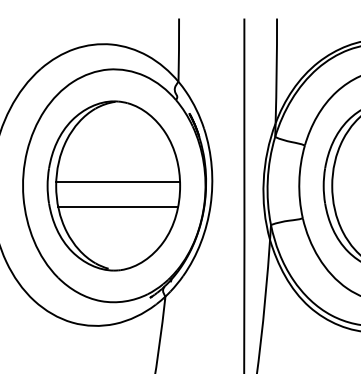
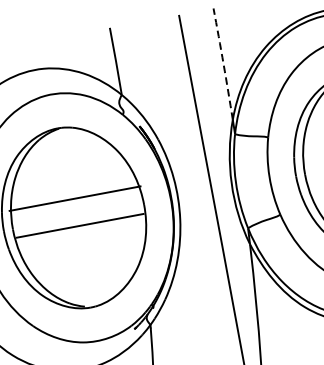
arc: (276, 71) -> (223, 64), solid -> dashed
line: (117, 182) -> (74, 198), moved
line: (117, 207) -> (79, 226), moved

